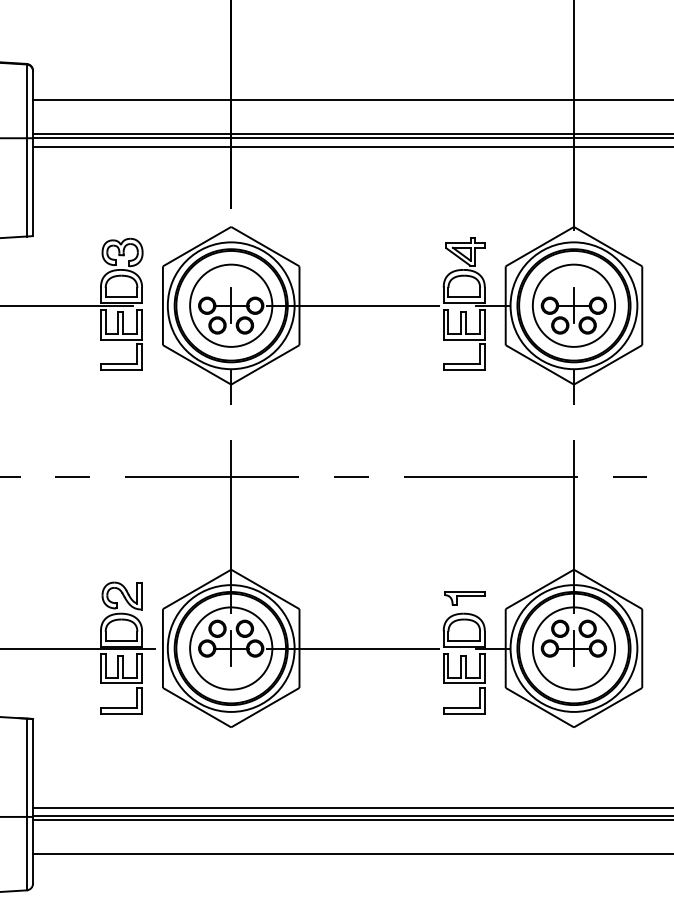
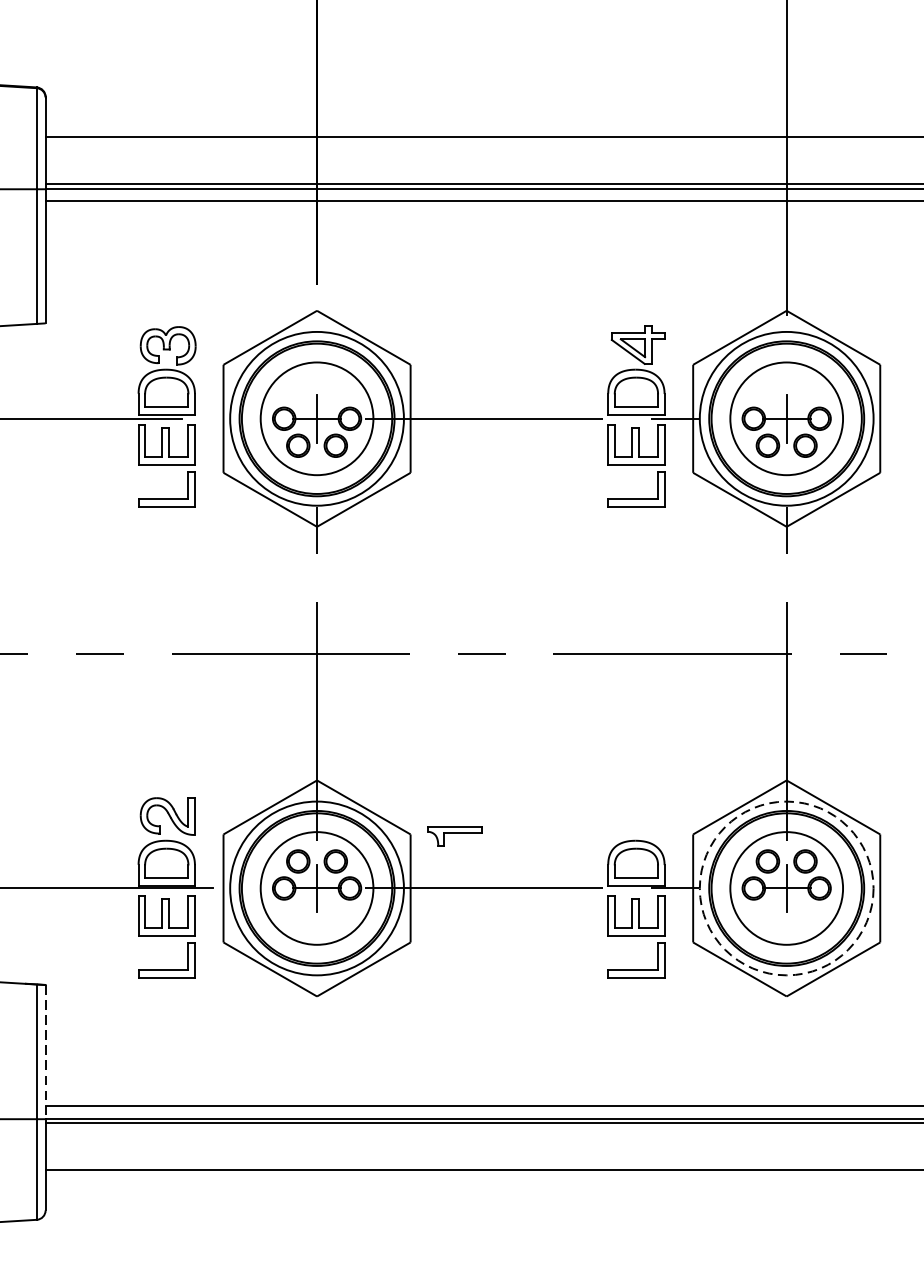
part: (464, 598) -> (454, 836), moved
circle: (573, 648) -> (786, 888), solid -> dashed
line: (33, 767) -> (46, 1051), solid -> dashed

